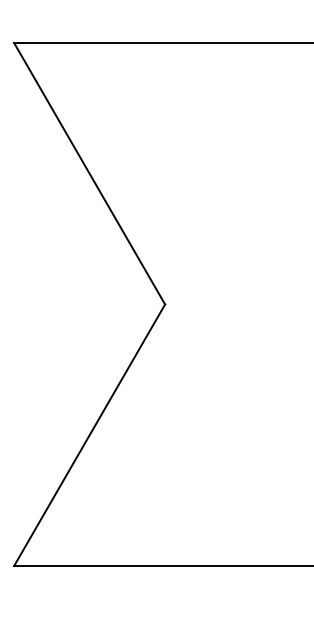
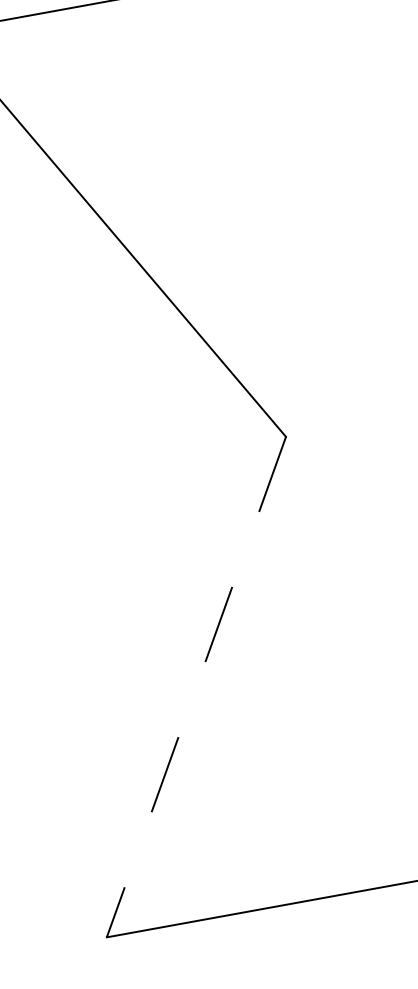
line: (89, 435) -> (196, 687), solid -> dashed

